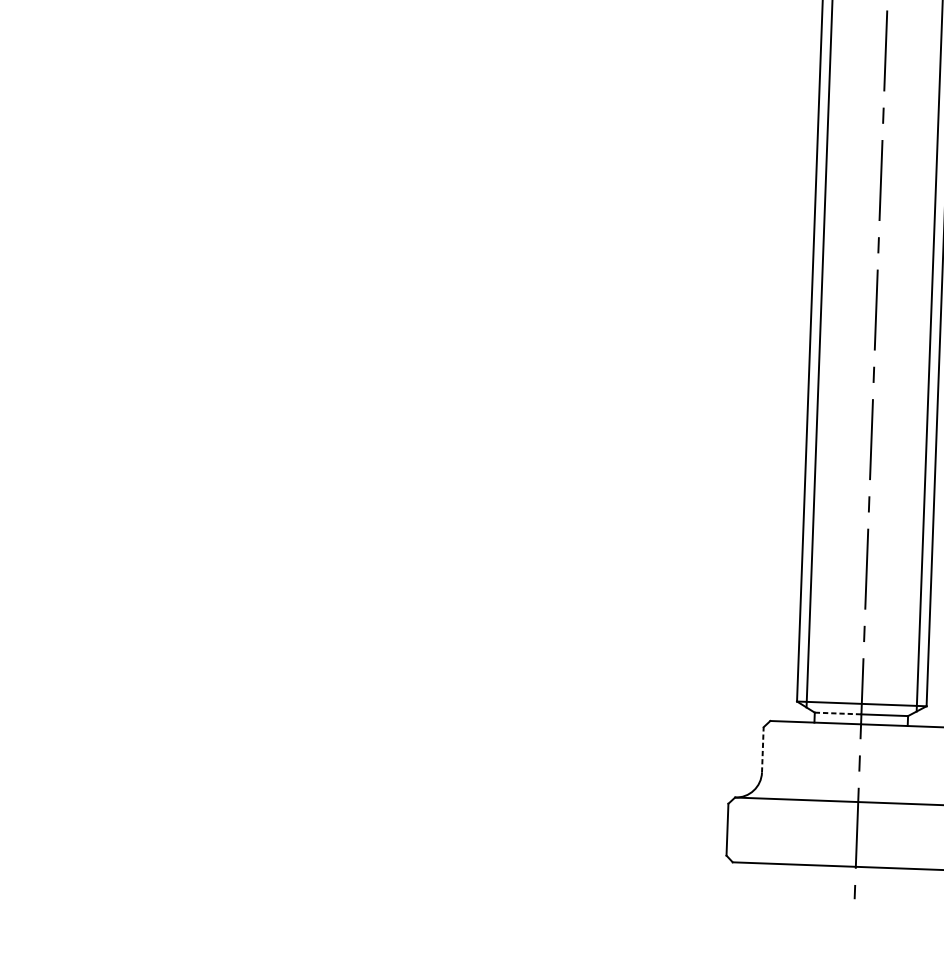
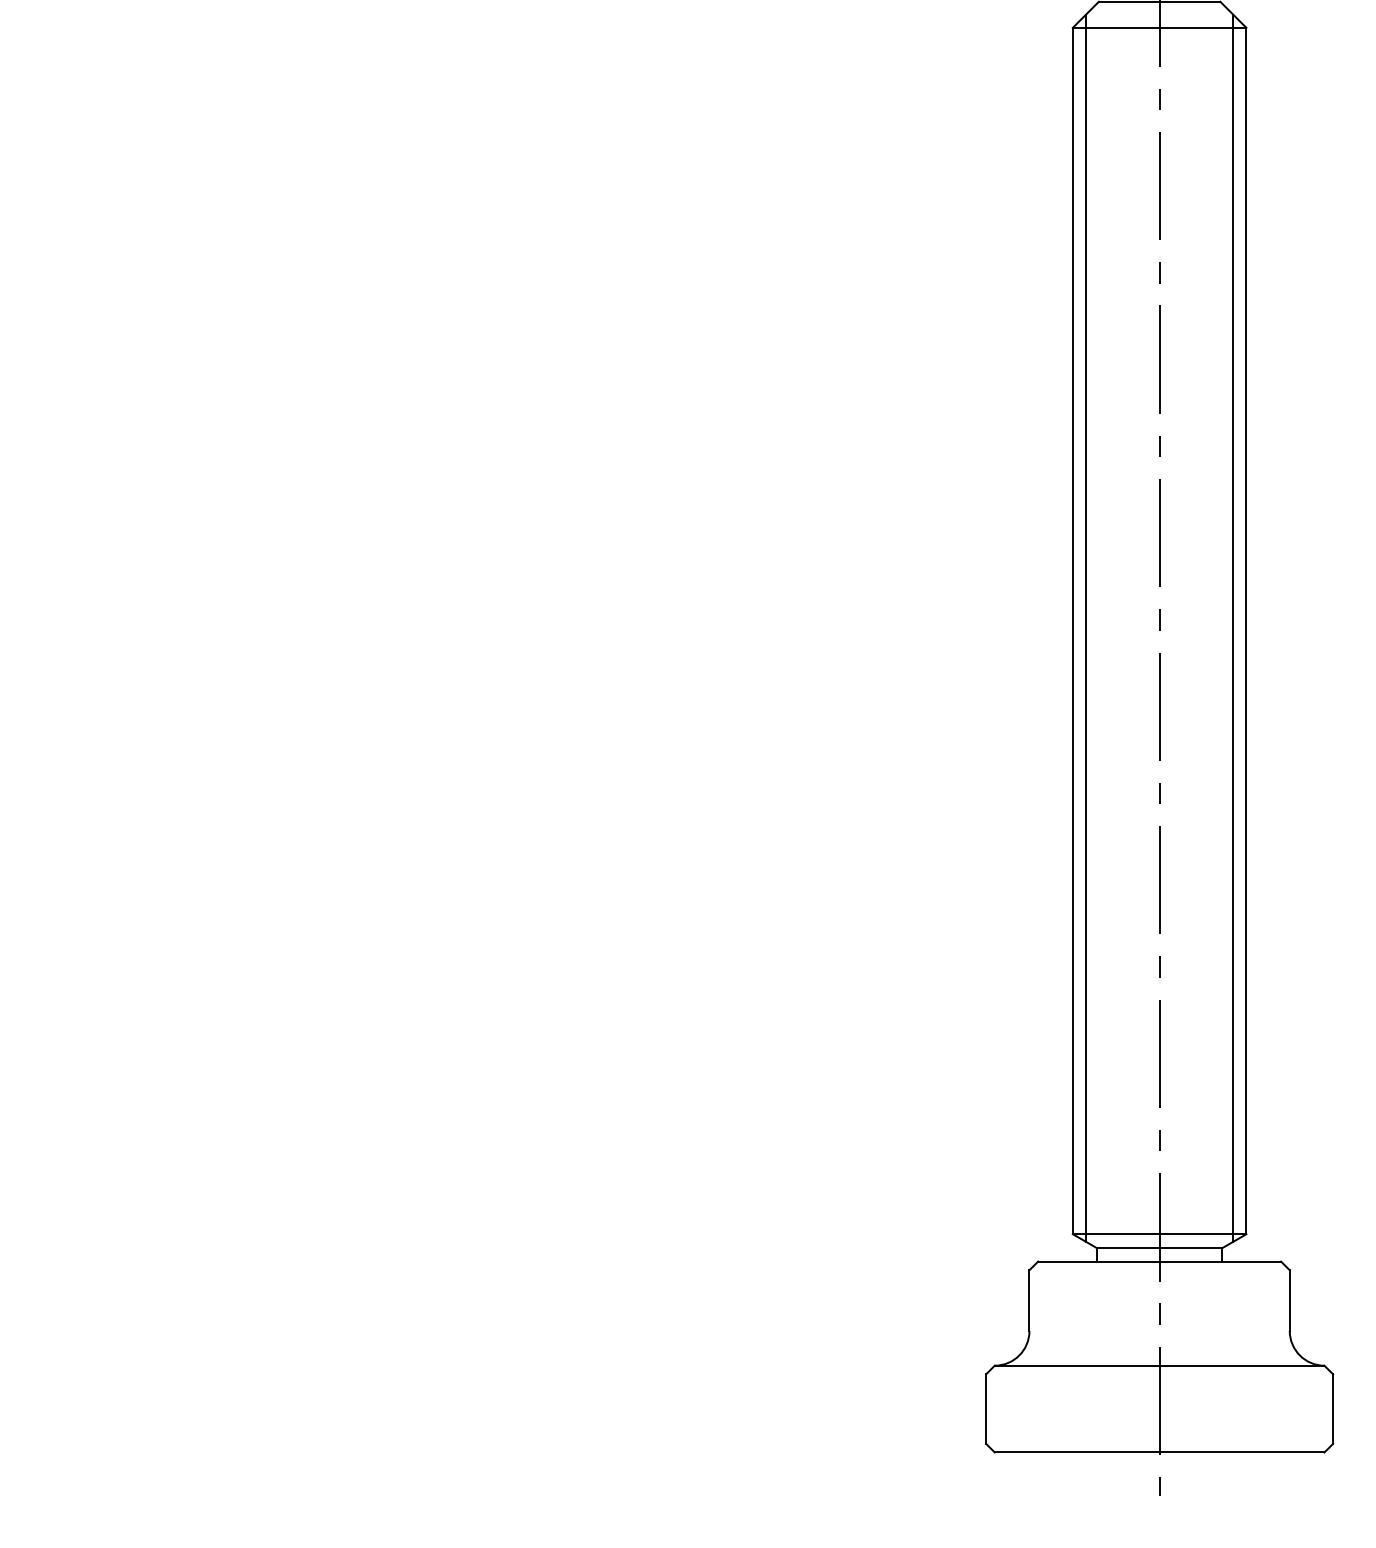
line: (838, 713) -> (1128, 1248), dashed -> solid
line: (762, 749) -> (1029, 1300), dashed -> solid

